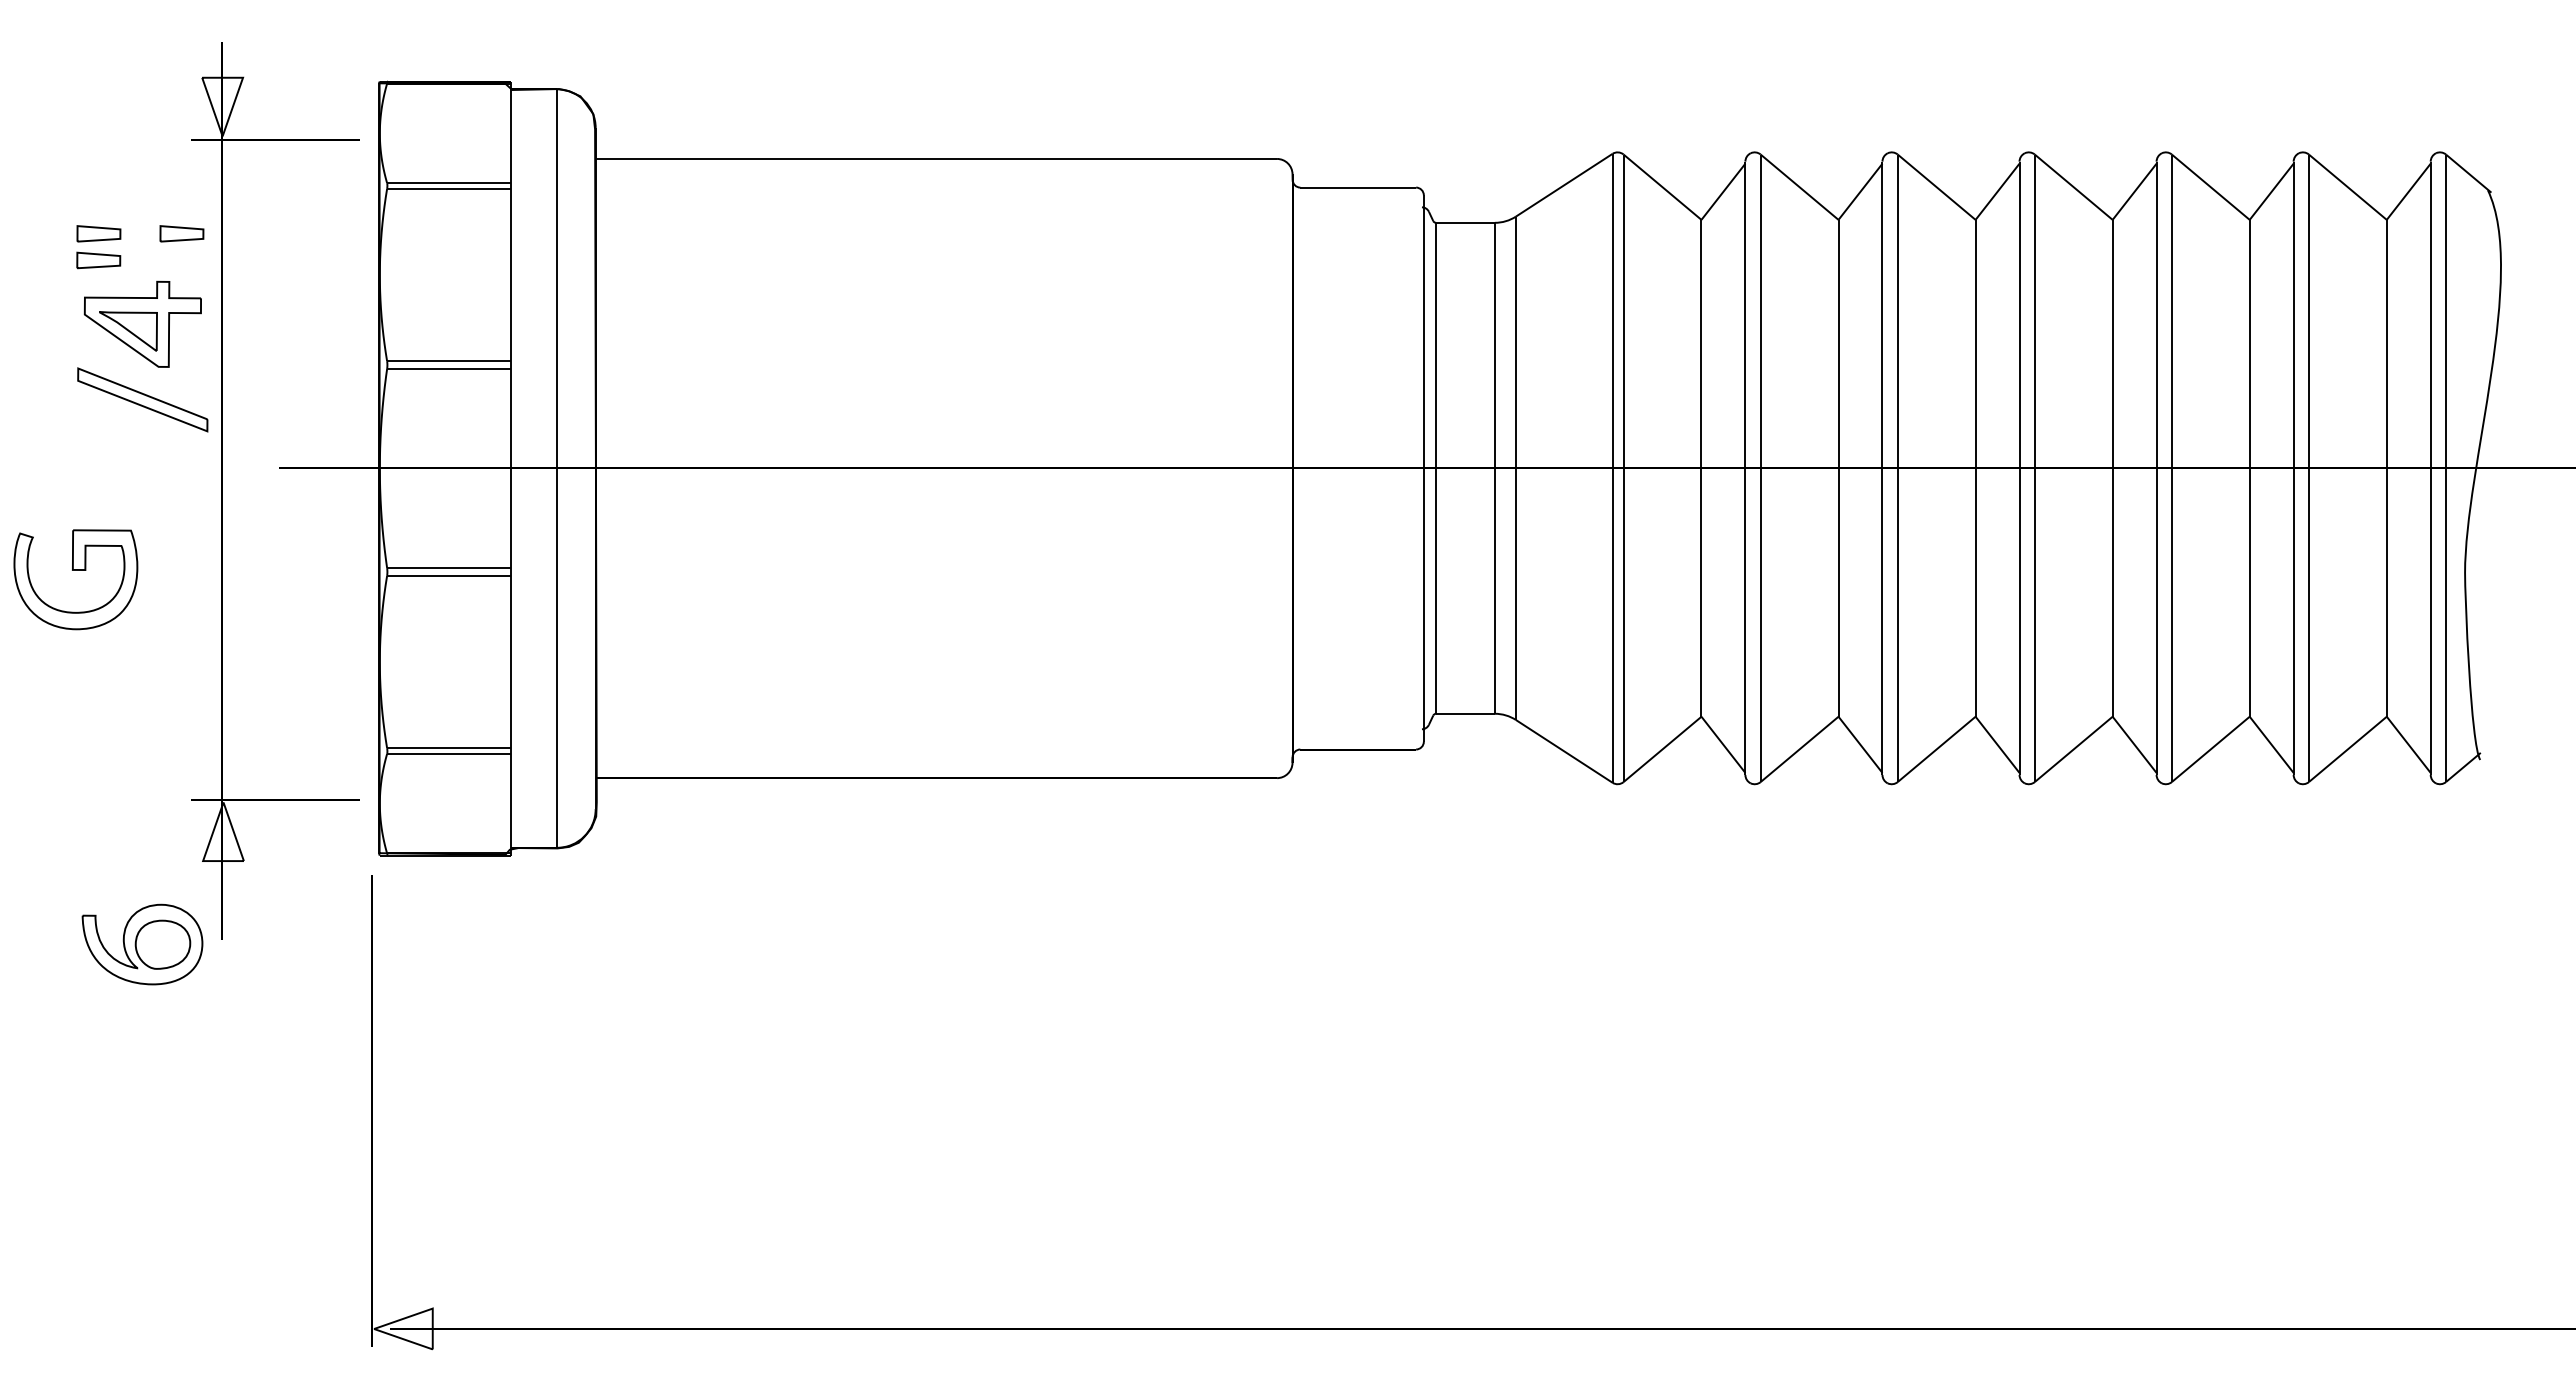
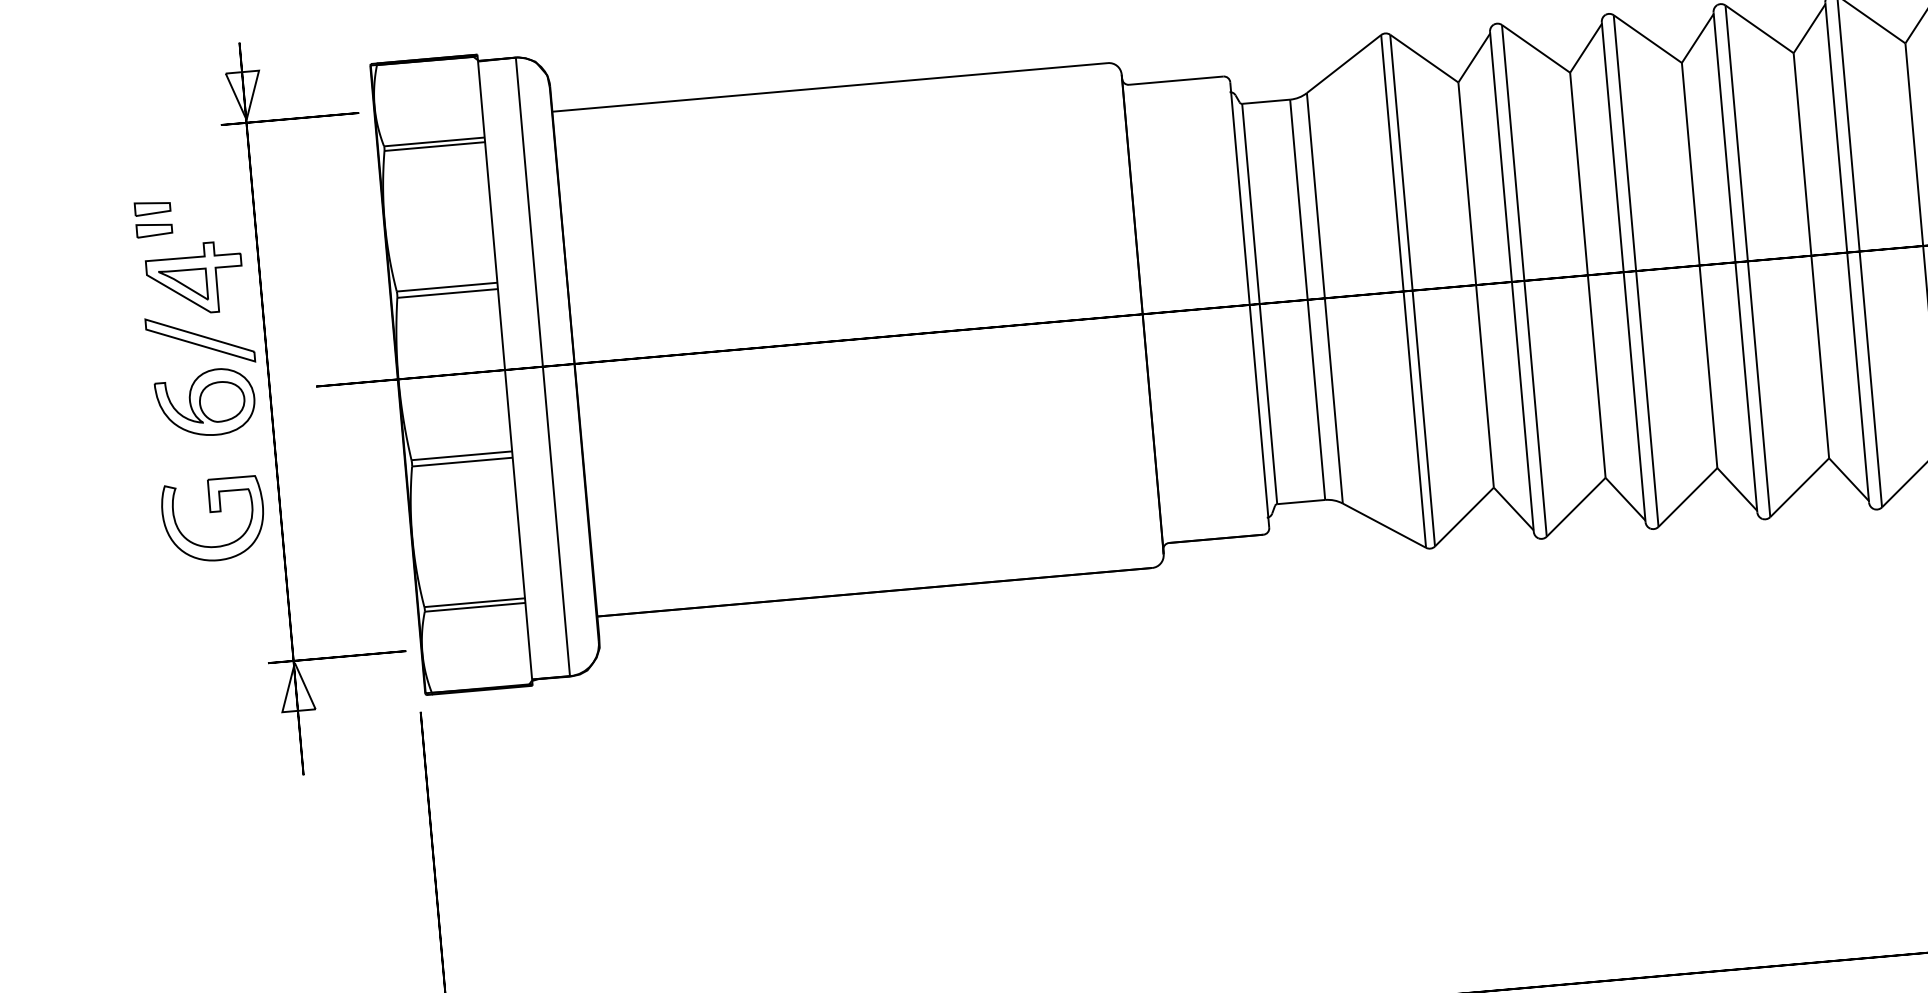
part: (181, 233) -> (219, 202), removed
part: (75, 570) -> (212, 512), moved
part: (142, 944) -> (205, 402), moved

